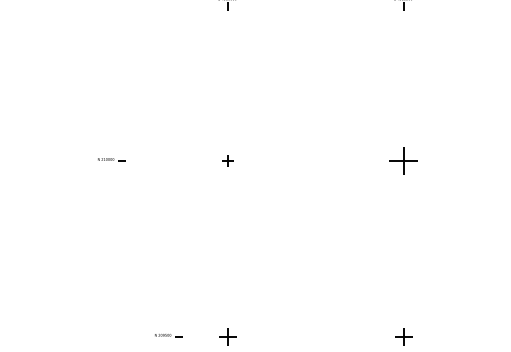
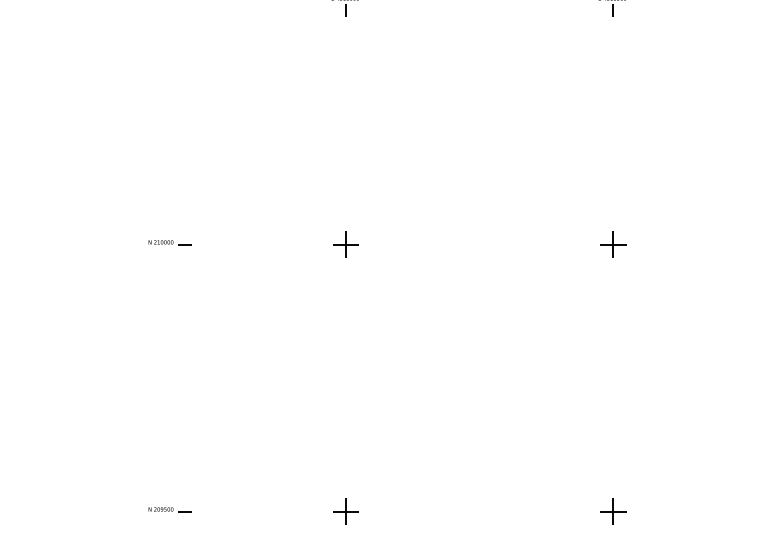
part: (227, 160) -> (345, 243), size x1.43
part: (403, 160) -> (612, 243), size x0.62
part: (168, 335) -> (169, 509), moved

